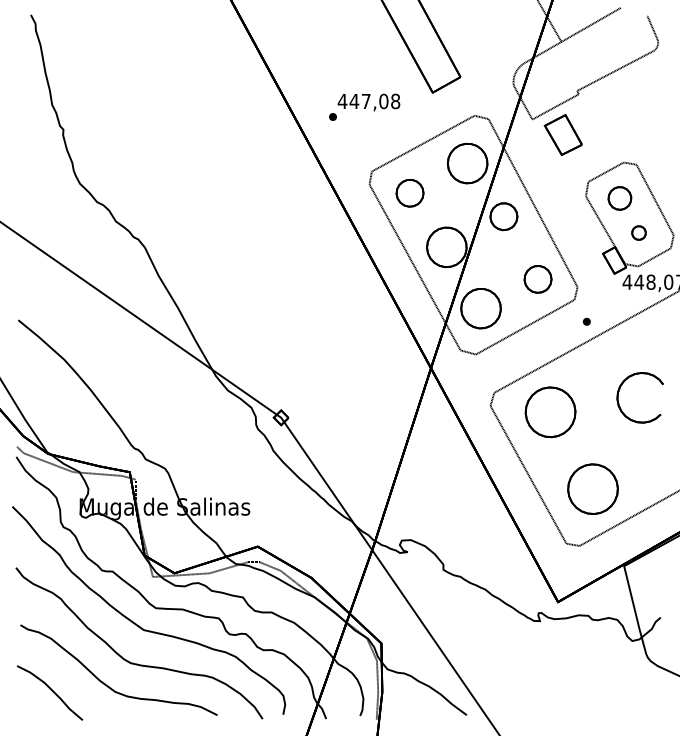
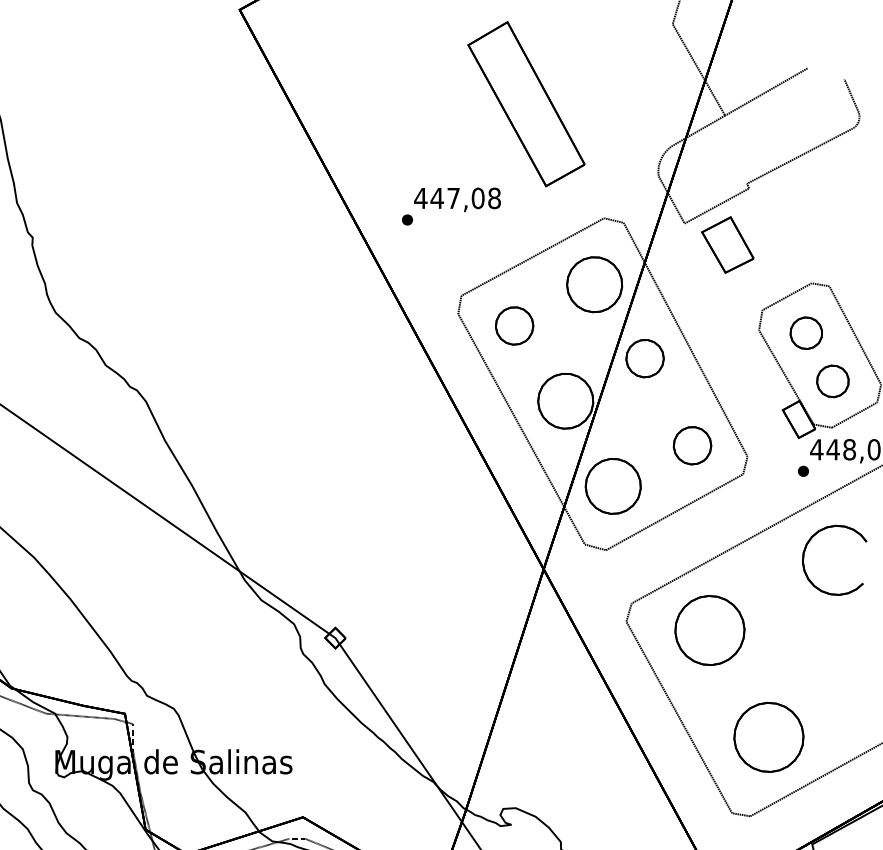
part: (638, 232) -> (832, 380), size x1.67
part: (586, 321) -> (802, 470), moved
part: (620, 389) -> (807, 548), moved

